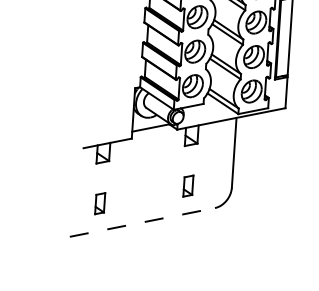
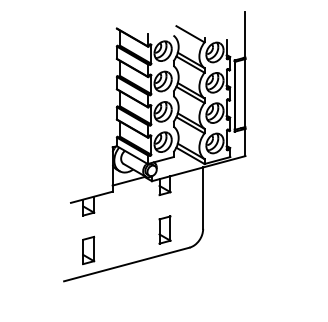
part: (187, 185) -> (164, 229), size x1.43
part: (99, 203) -> (88, 250), size x1.43
line: (142, 222) -> (126, 264), dashed -> solid

